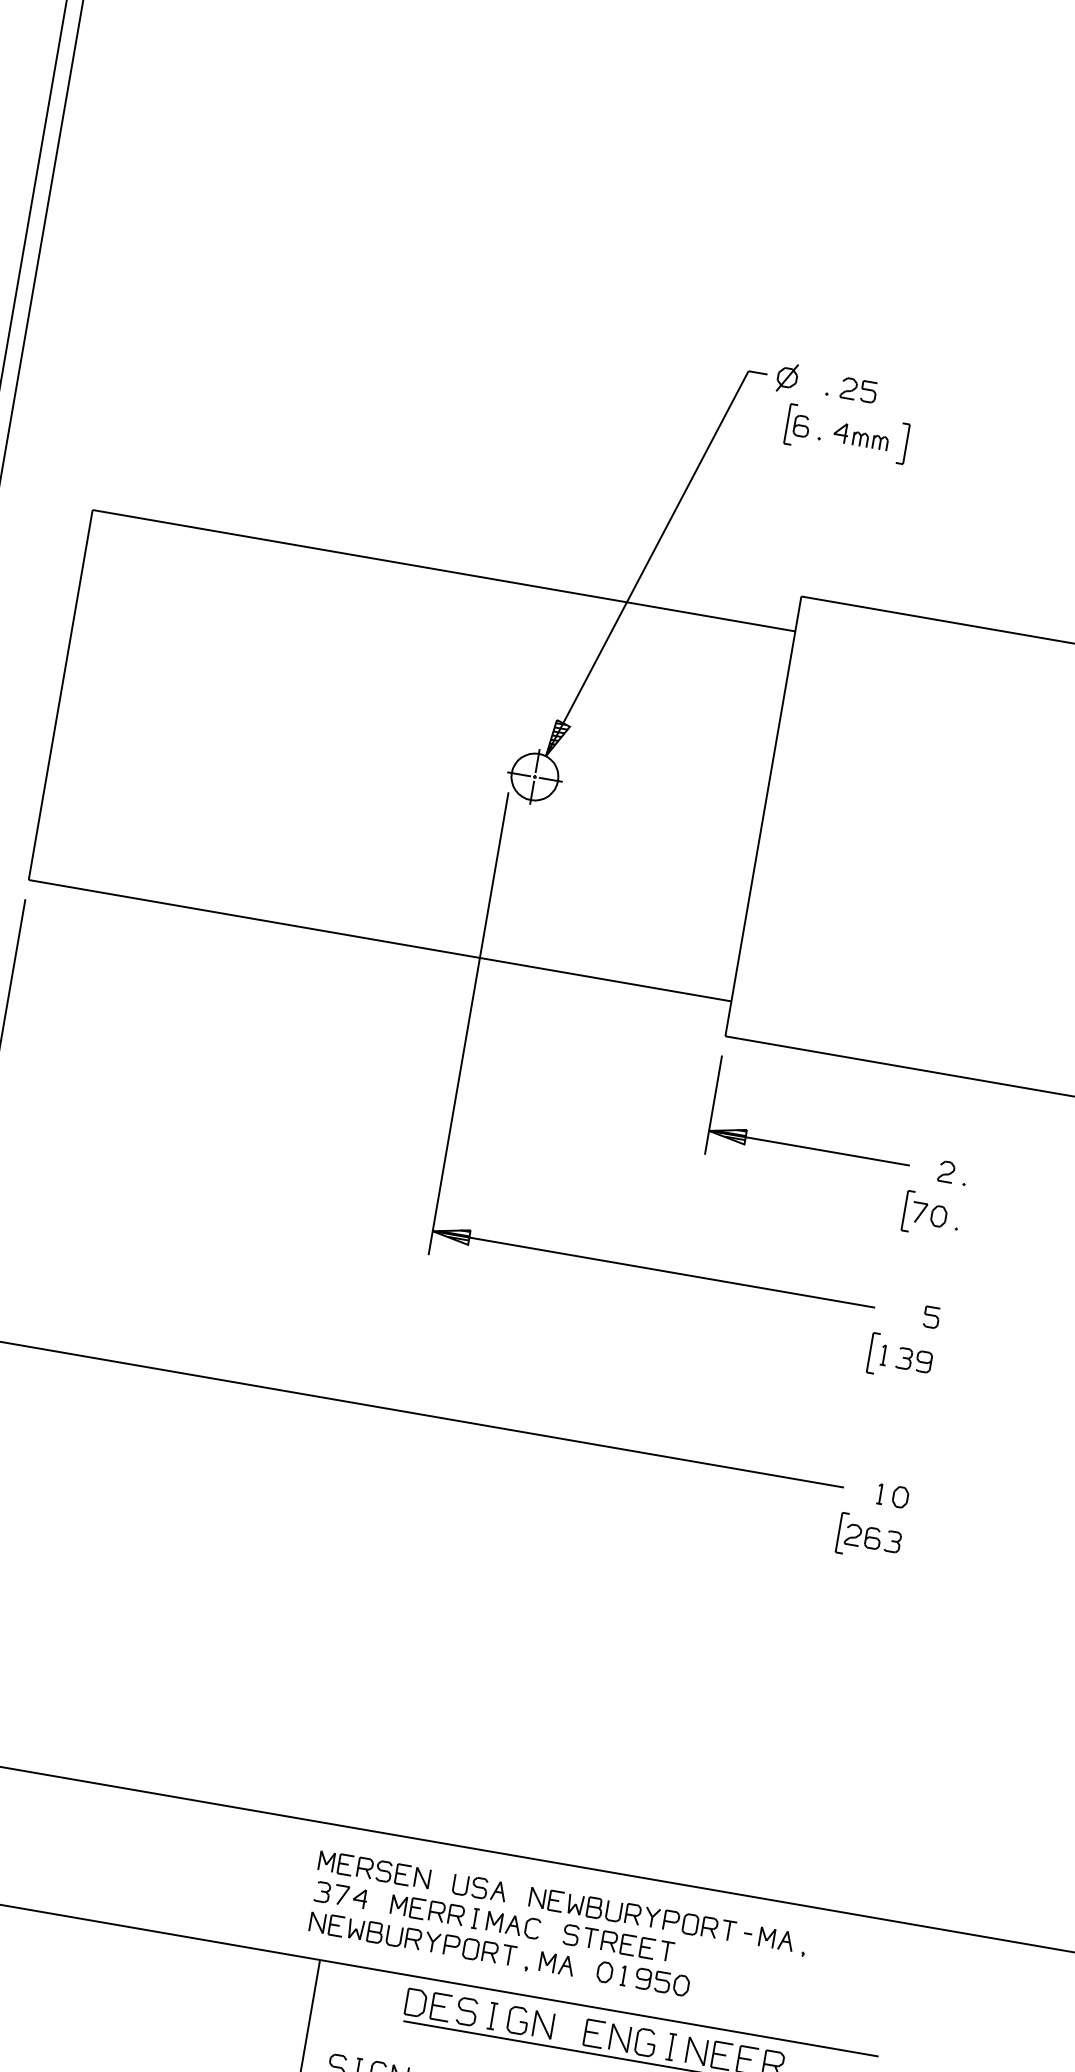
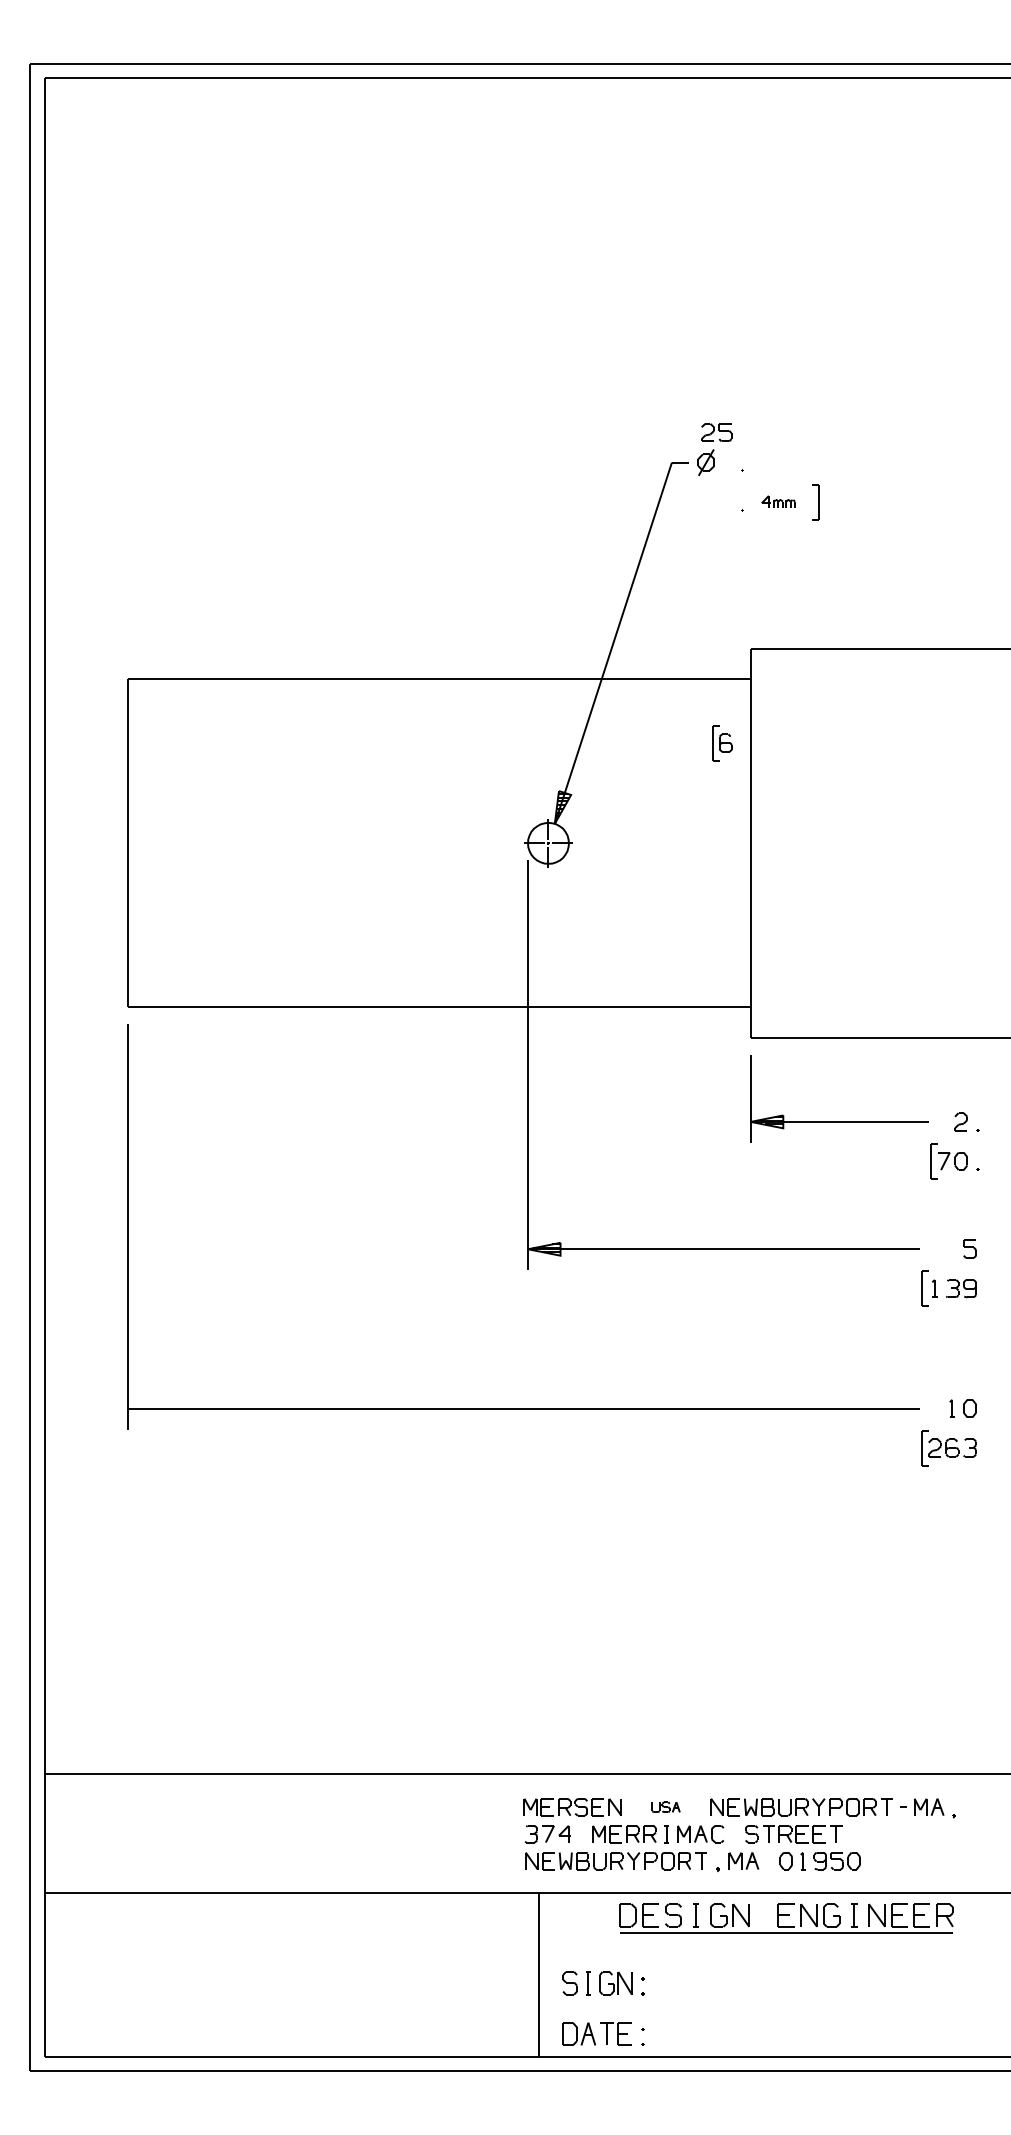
part: (858, 390) -> (716, 432), moved
part: (797, 426) -> (722, 743), moved
part: (861, 435) -> (778, 501), size x0.7
part: (479, 1888) -> (665, 1807), size x0.6

